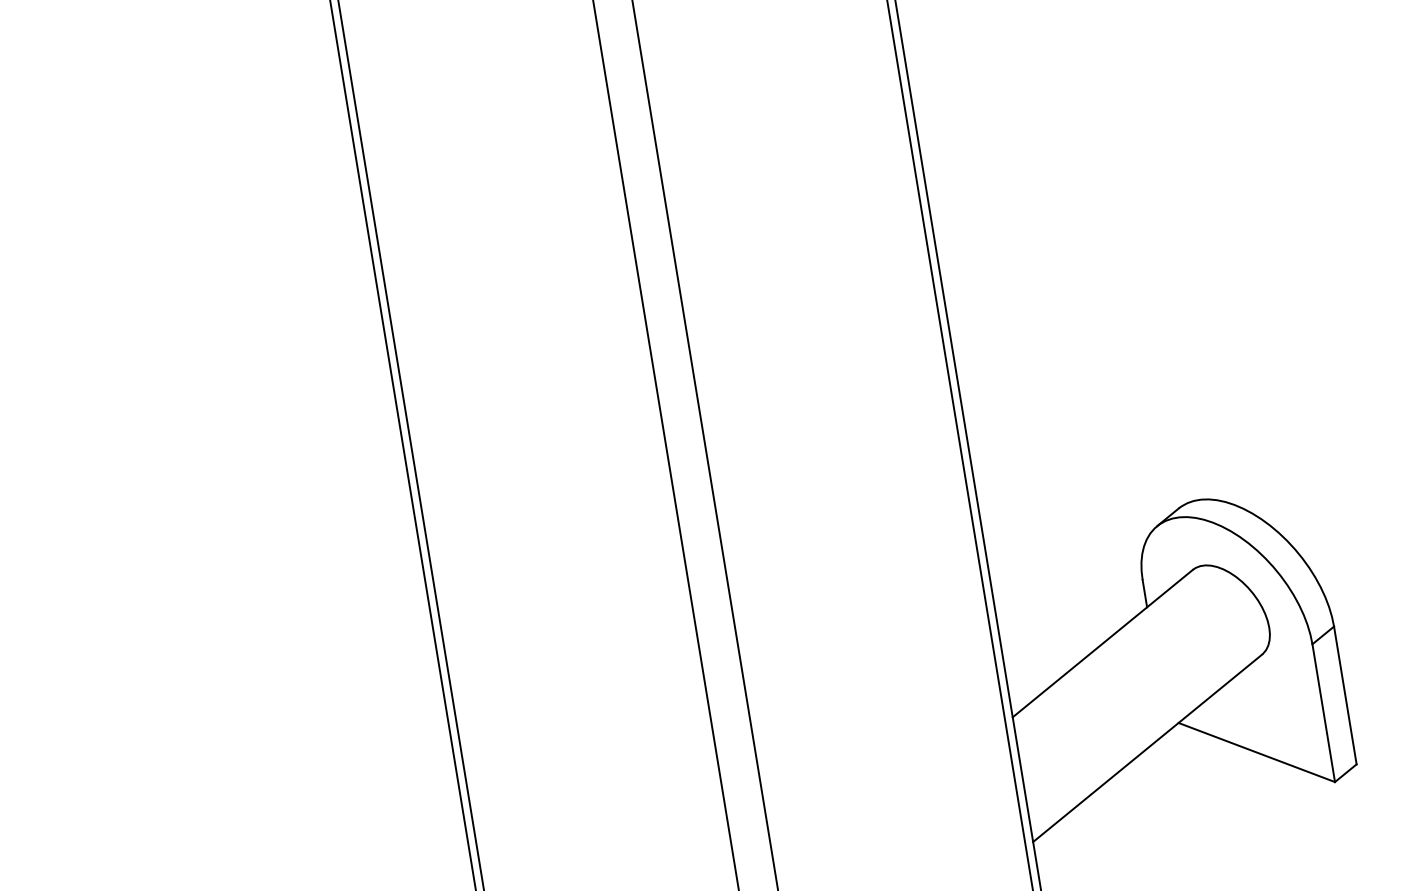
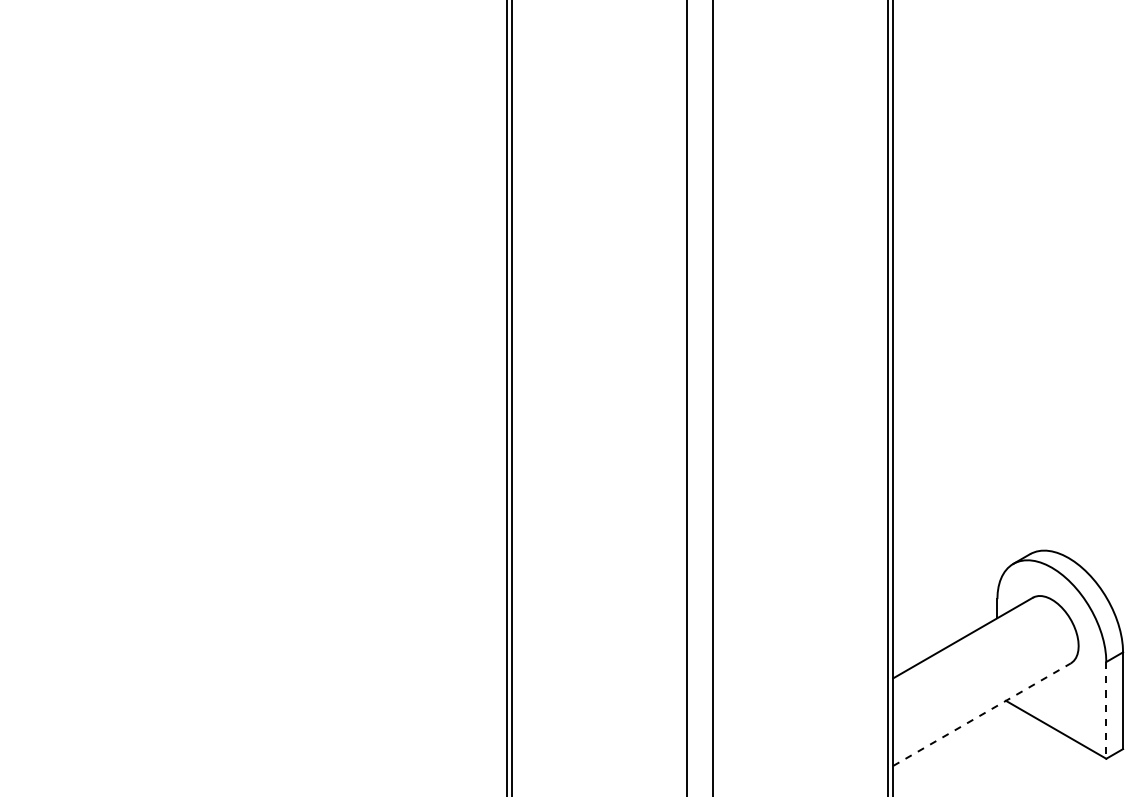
line: (1323, 713) -> (1106, 710), solid -> dashed
line: (1148, 747) -> (982, 714), solid -> dashed

